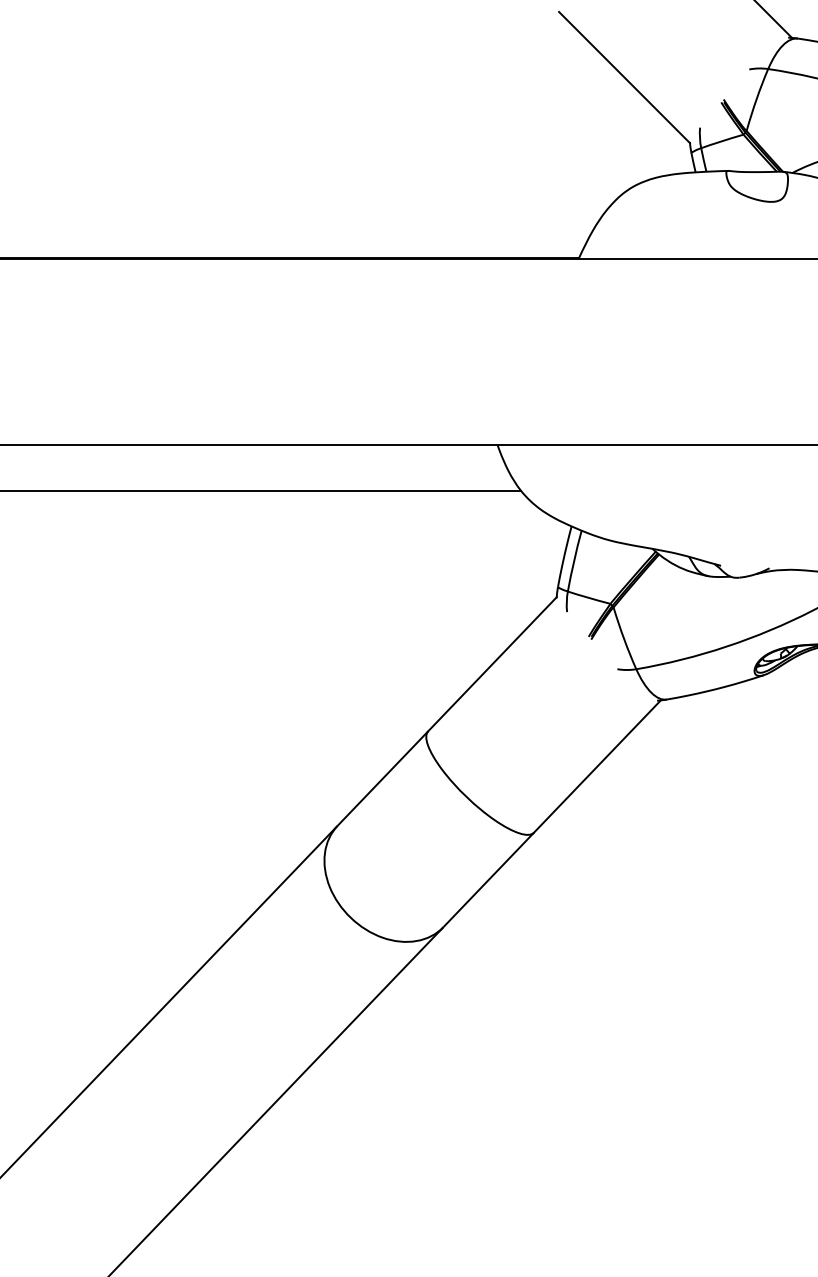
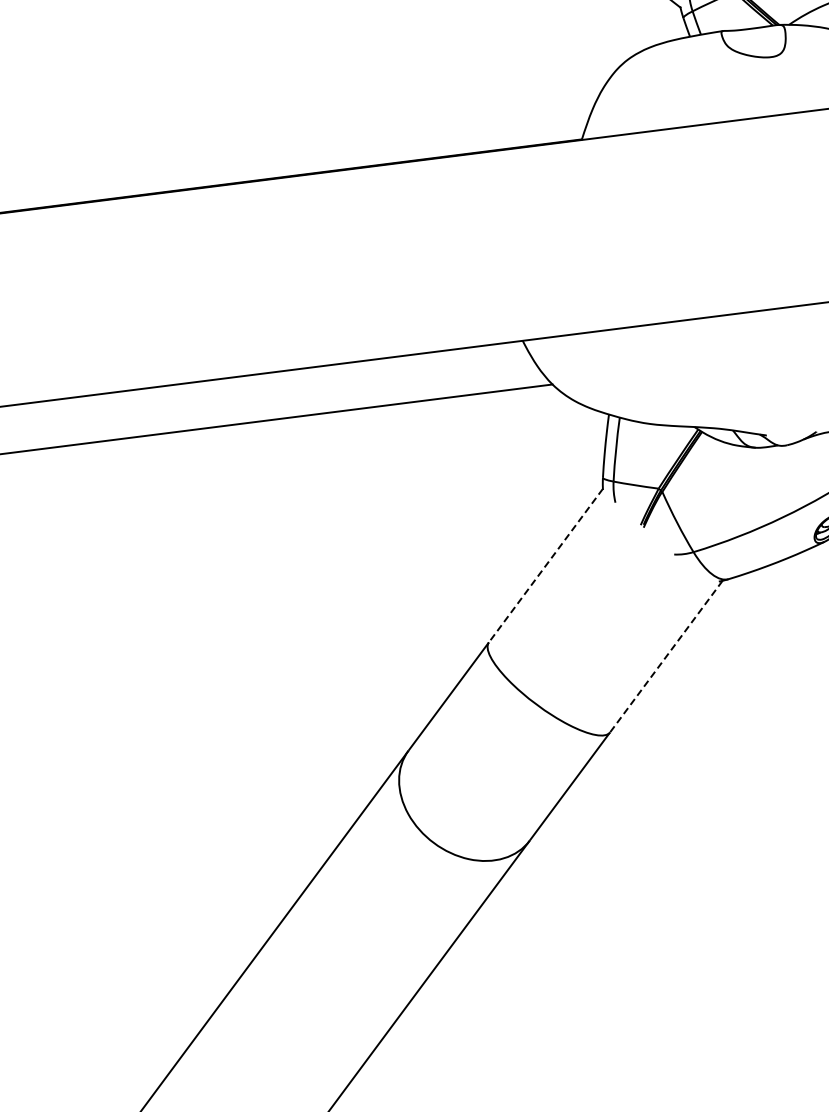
line: (492, 664) -> (545, 565), solid -> dashed
line: (597, 766) -> (666, 656), solid -> dashed

